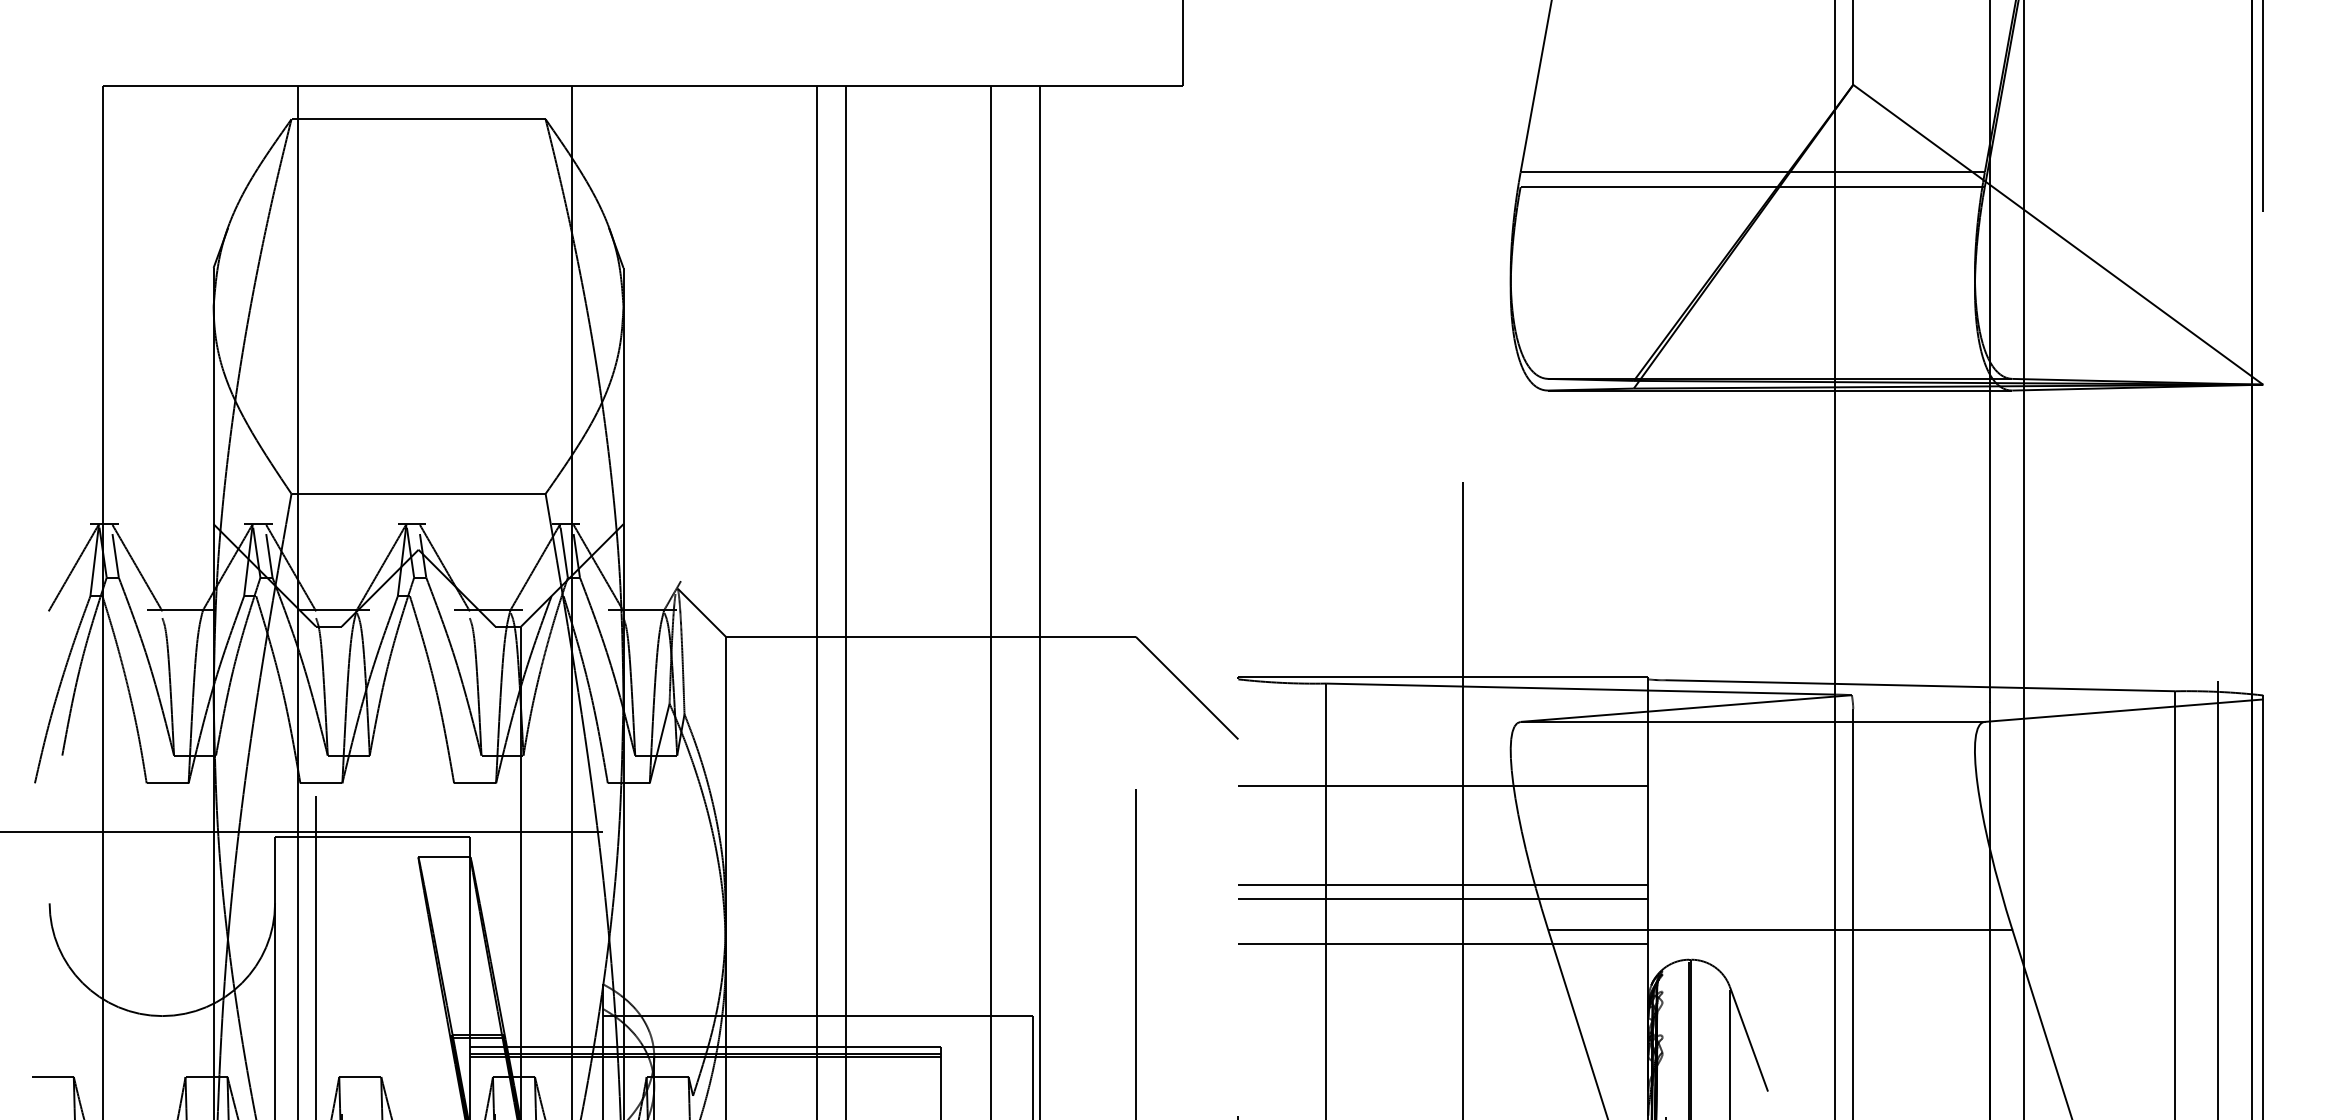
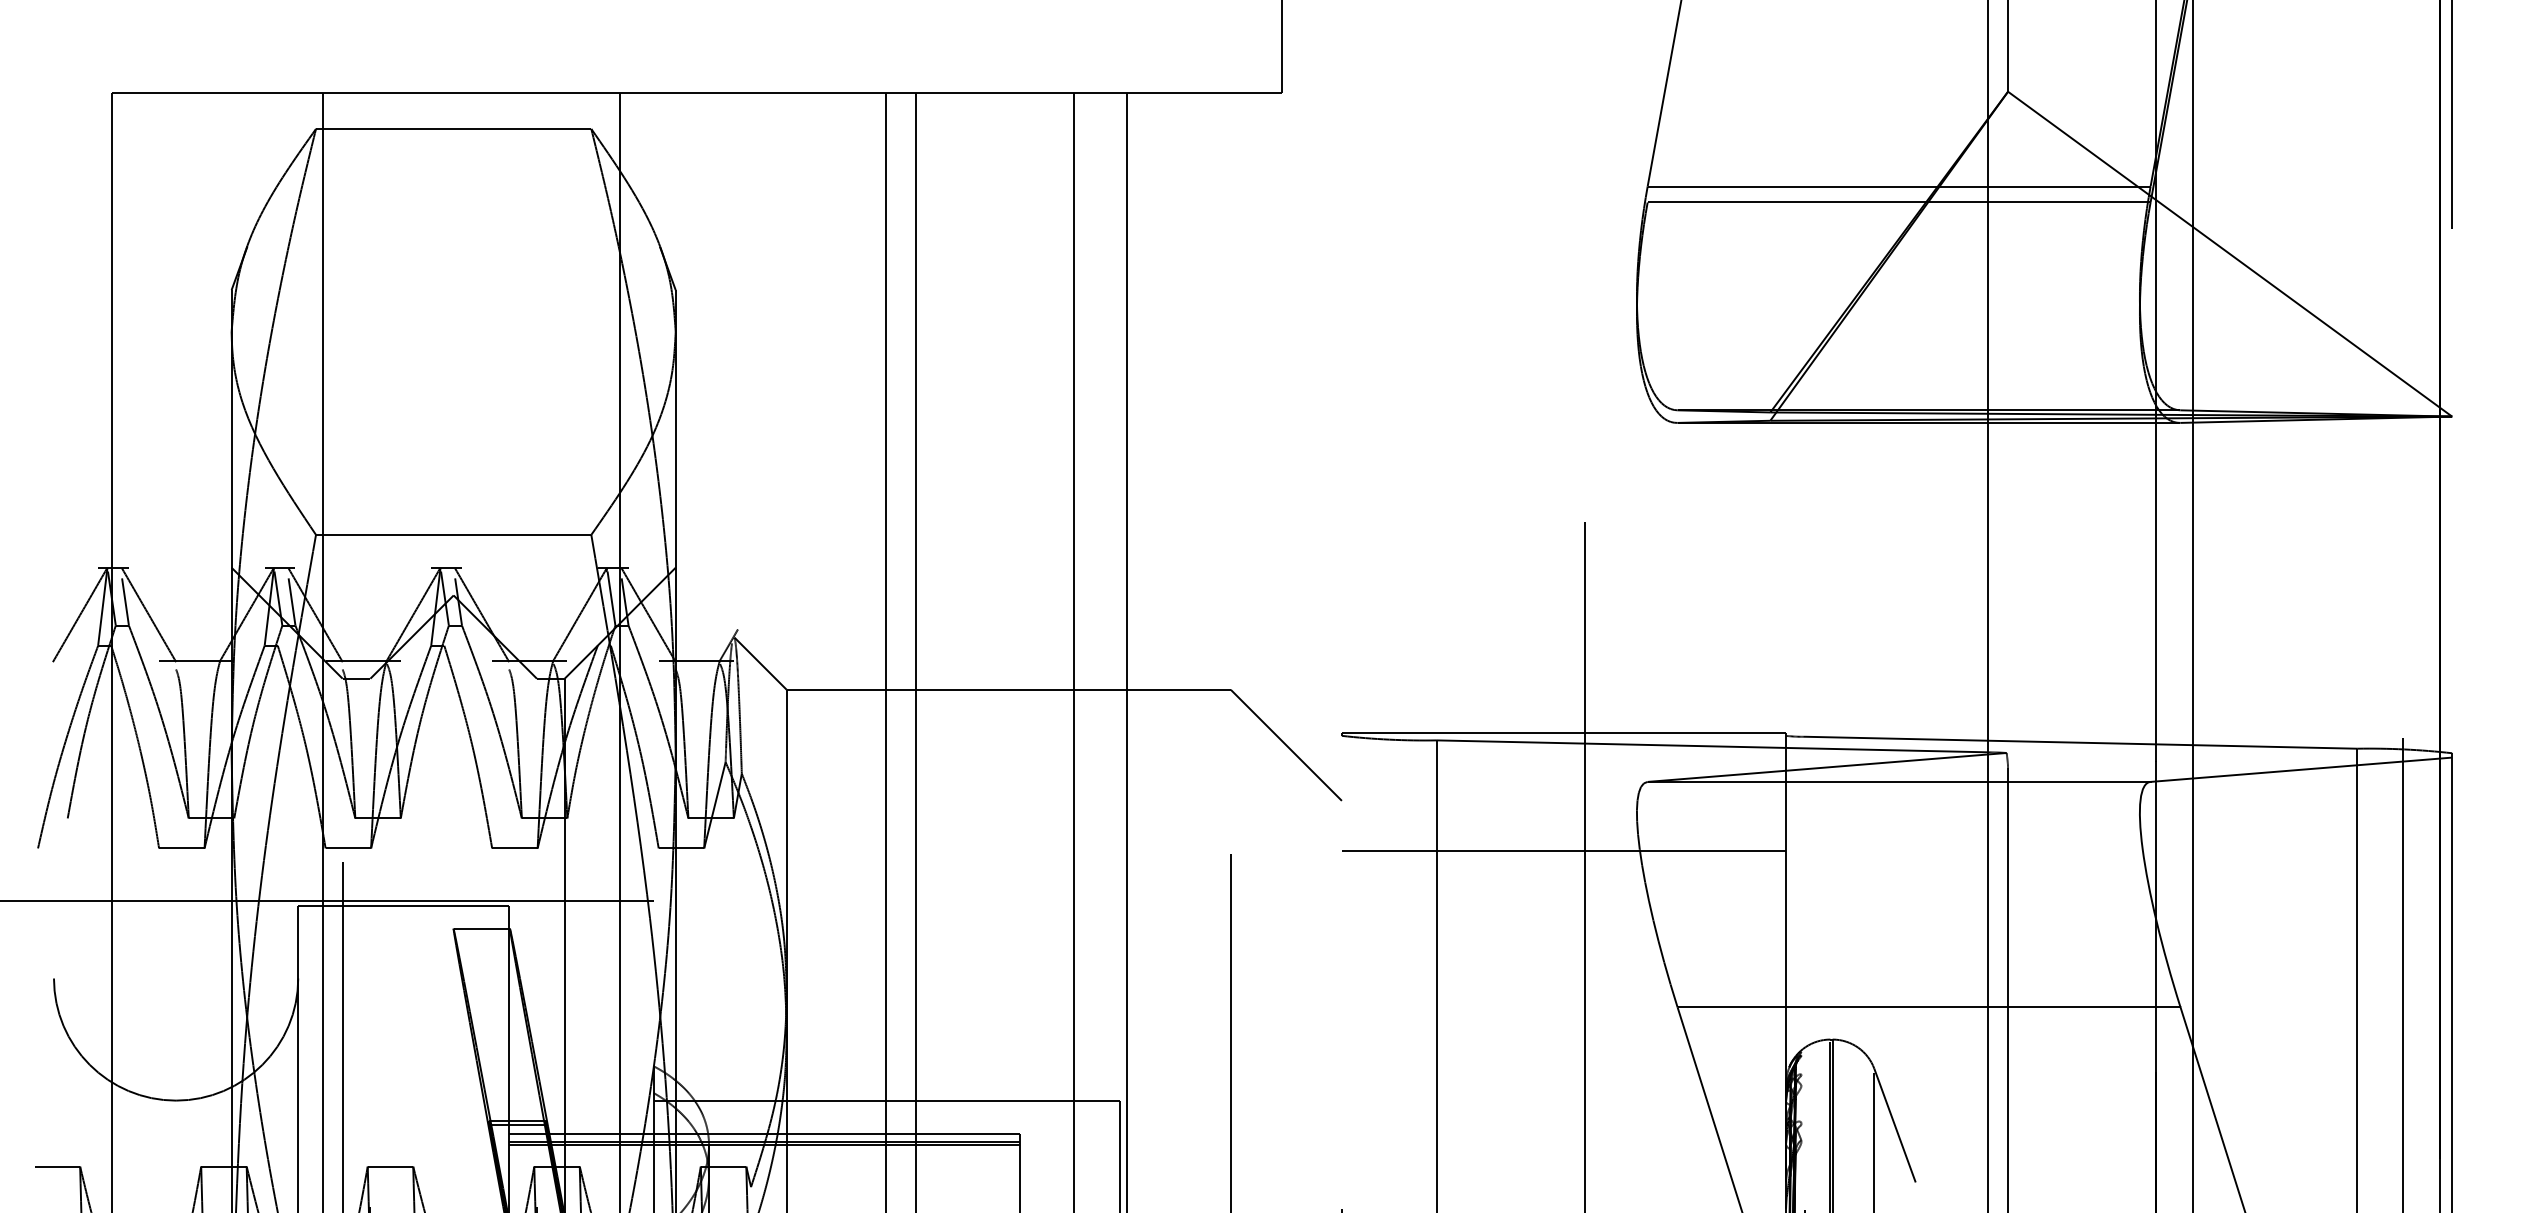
line: (1442, 884) -> (1563, 958), removed
line: (1442, 898) -> (1563, 973), removed
line: (1442, 943) -> (1563, 1022), removed

